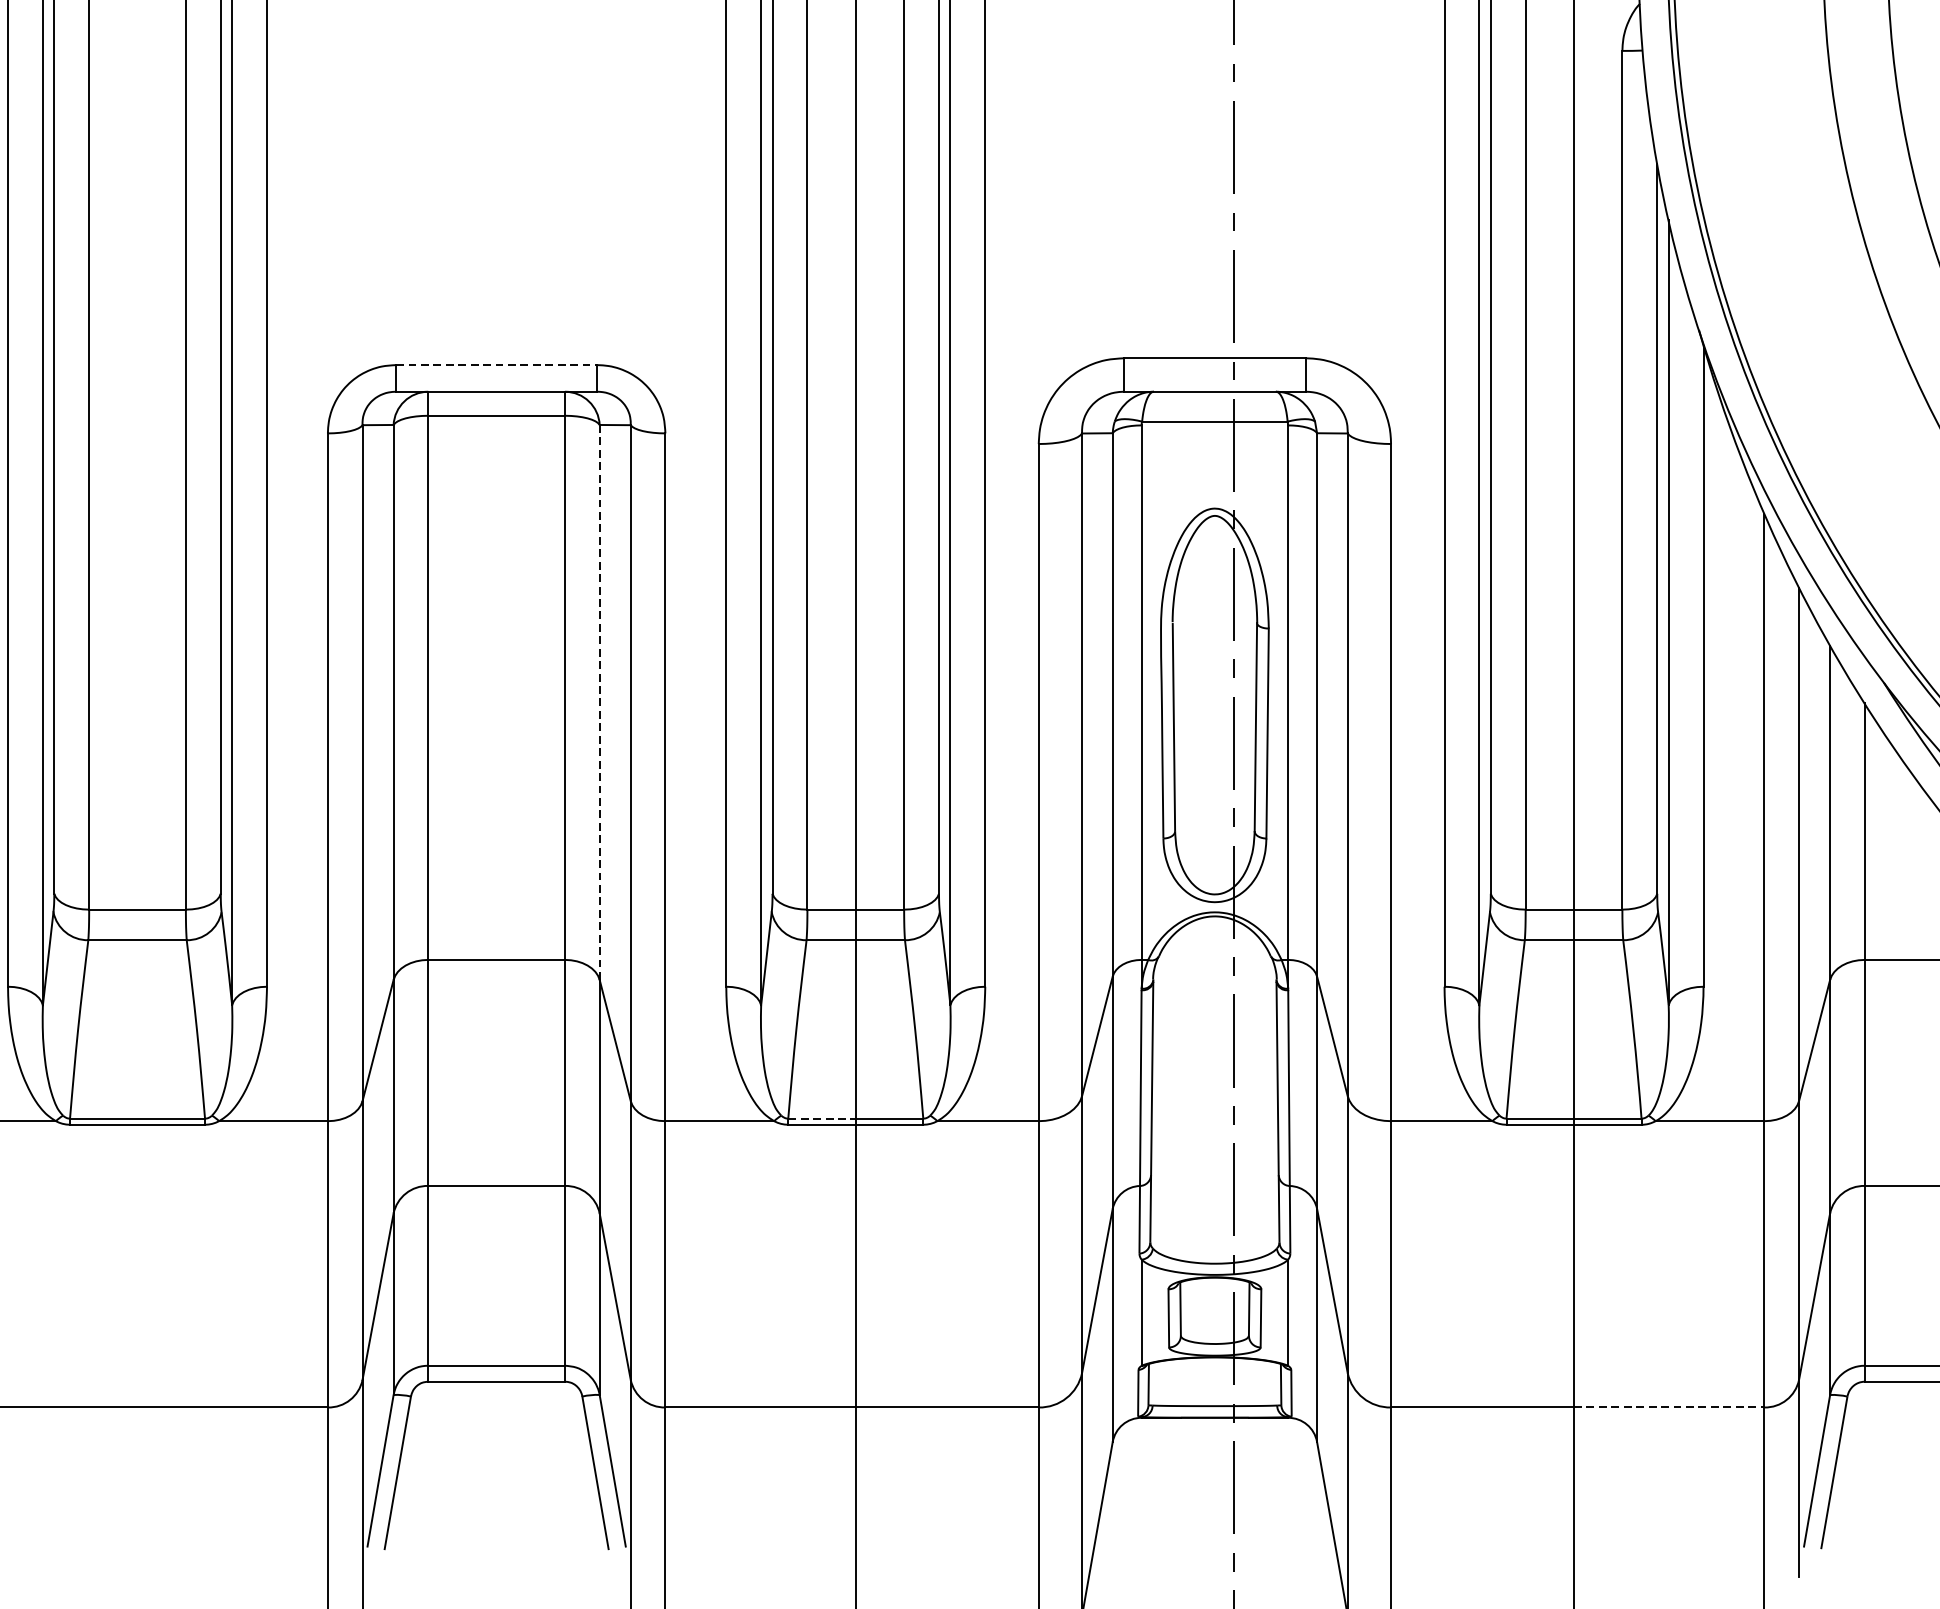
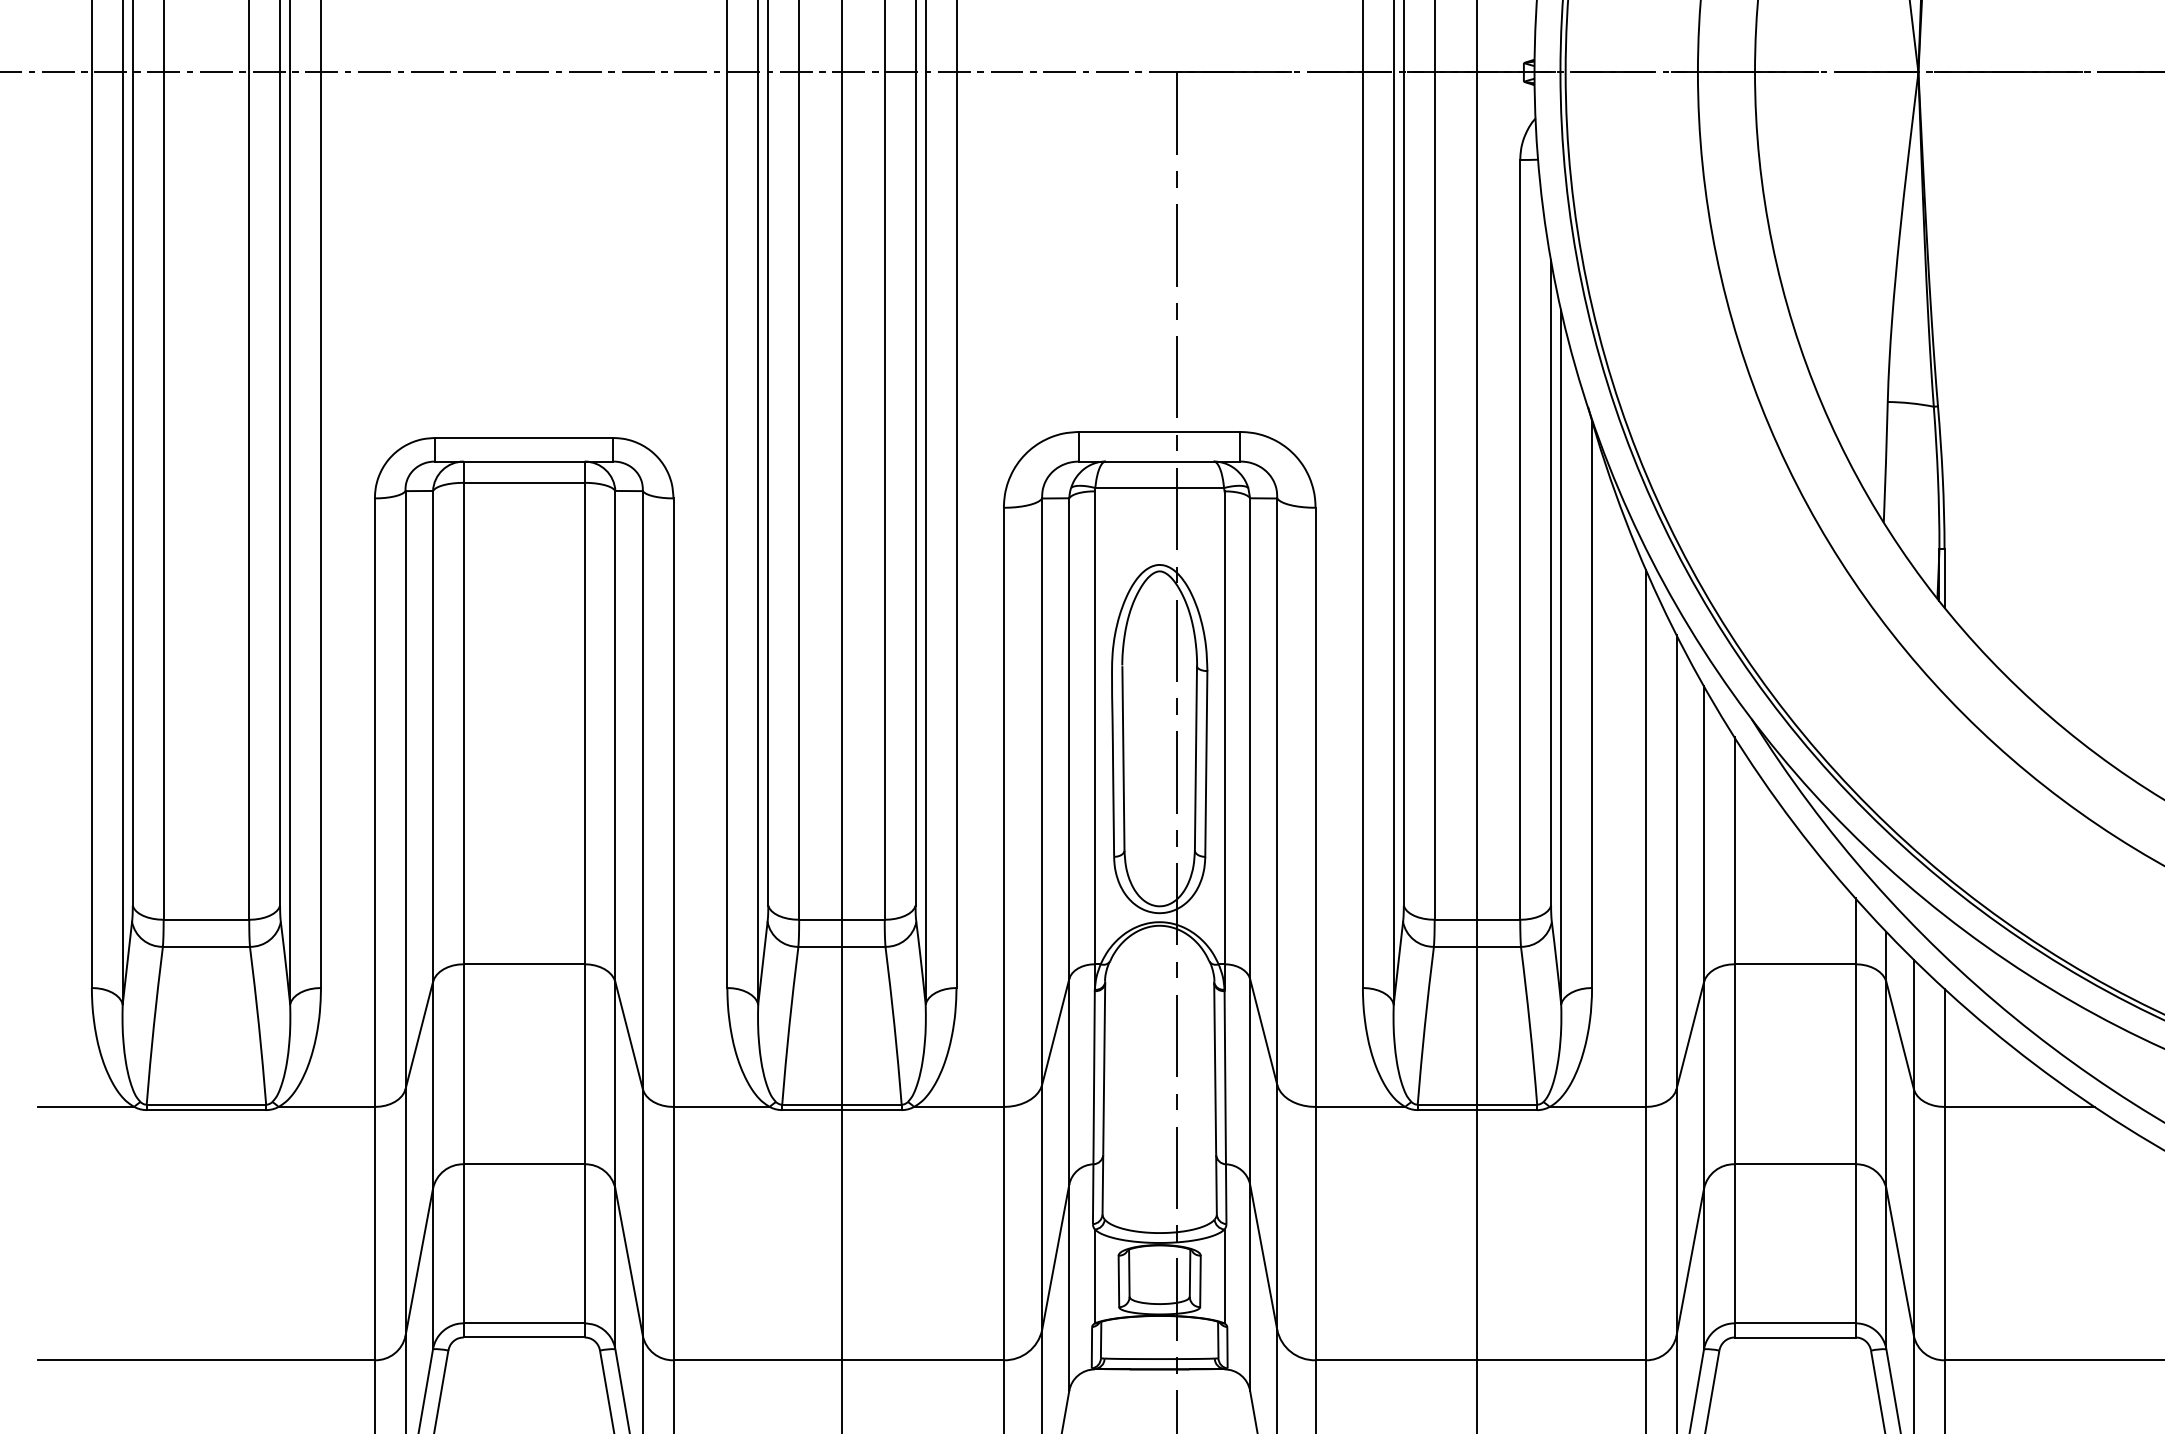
line: (496, 364) -> (524, 437), dashed -> solid
line: (599, 702) -> (615, 736), dashed -> solid
line: (822, 1118) -> (812, 1104), dashed -> solid
line: (1670, 1407) -> (1562, 1360), dashed -> solid

